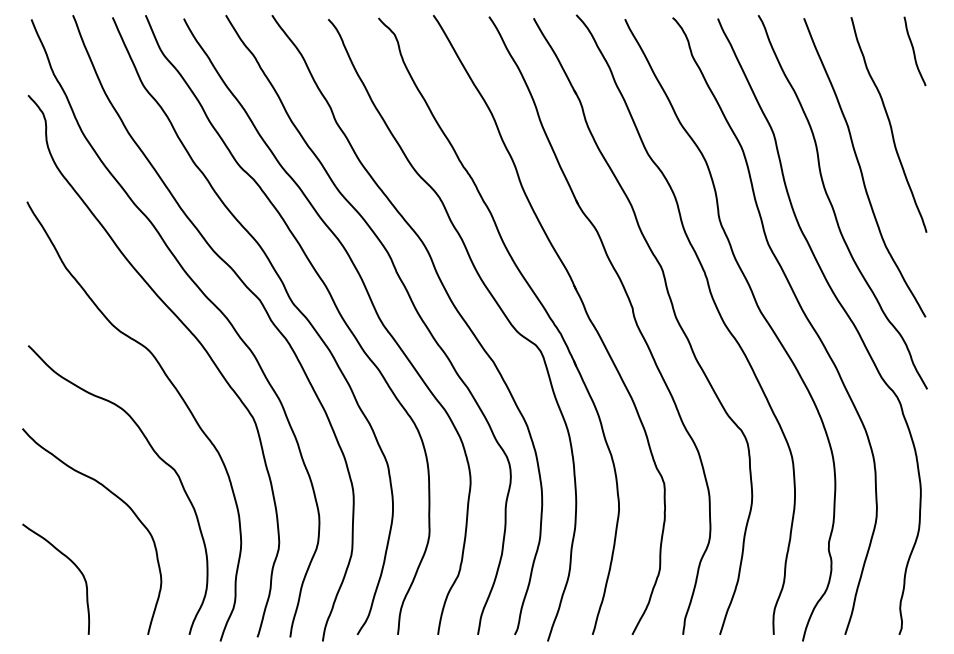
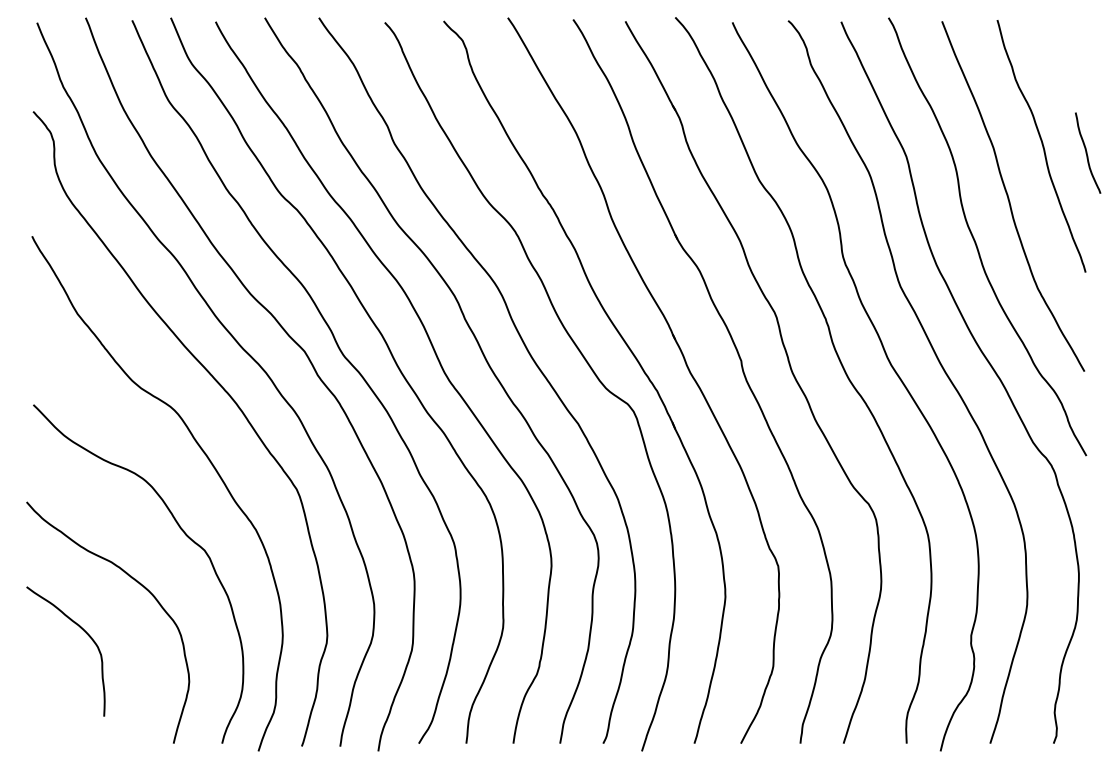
curve: (914, 50) -> (1087, 152), moved
curve: (71, 562) -> (83, 631), moved

